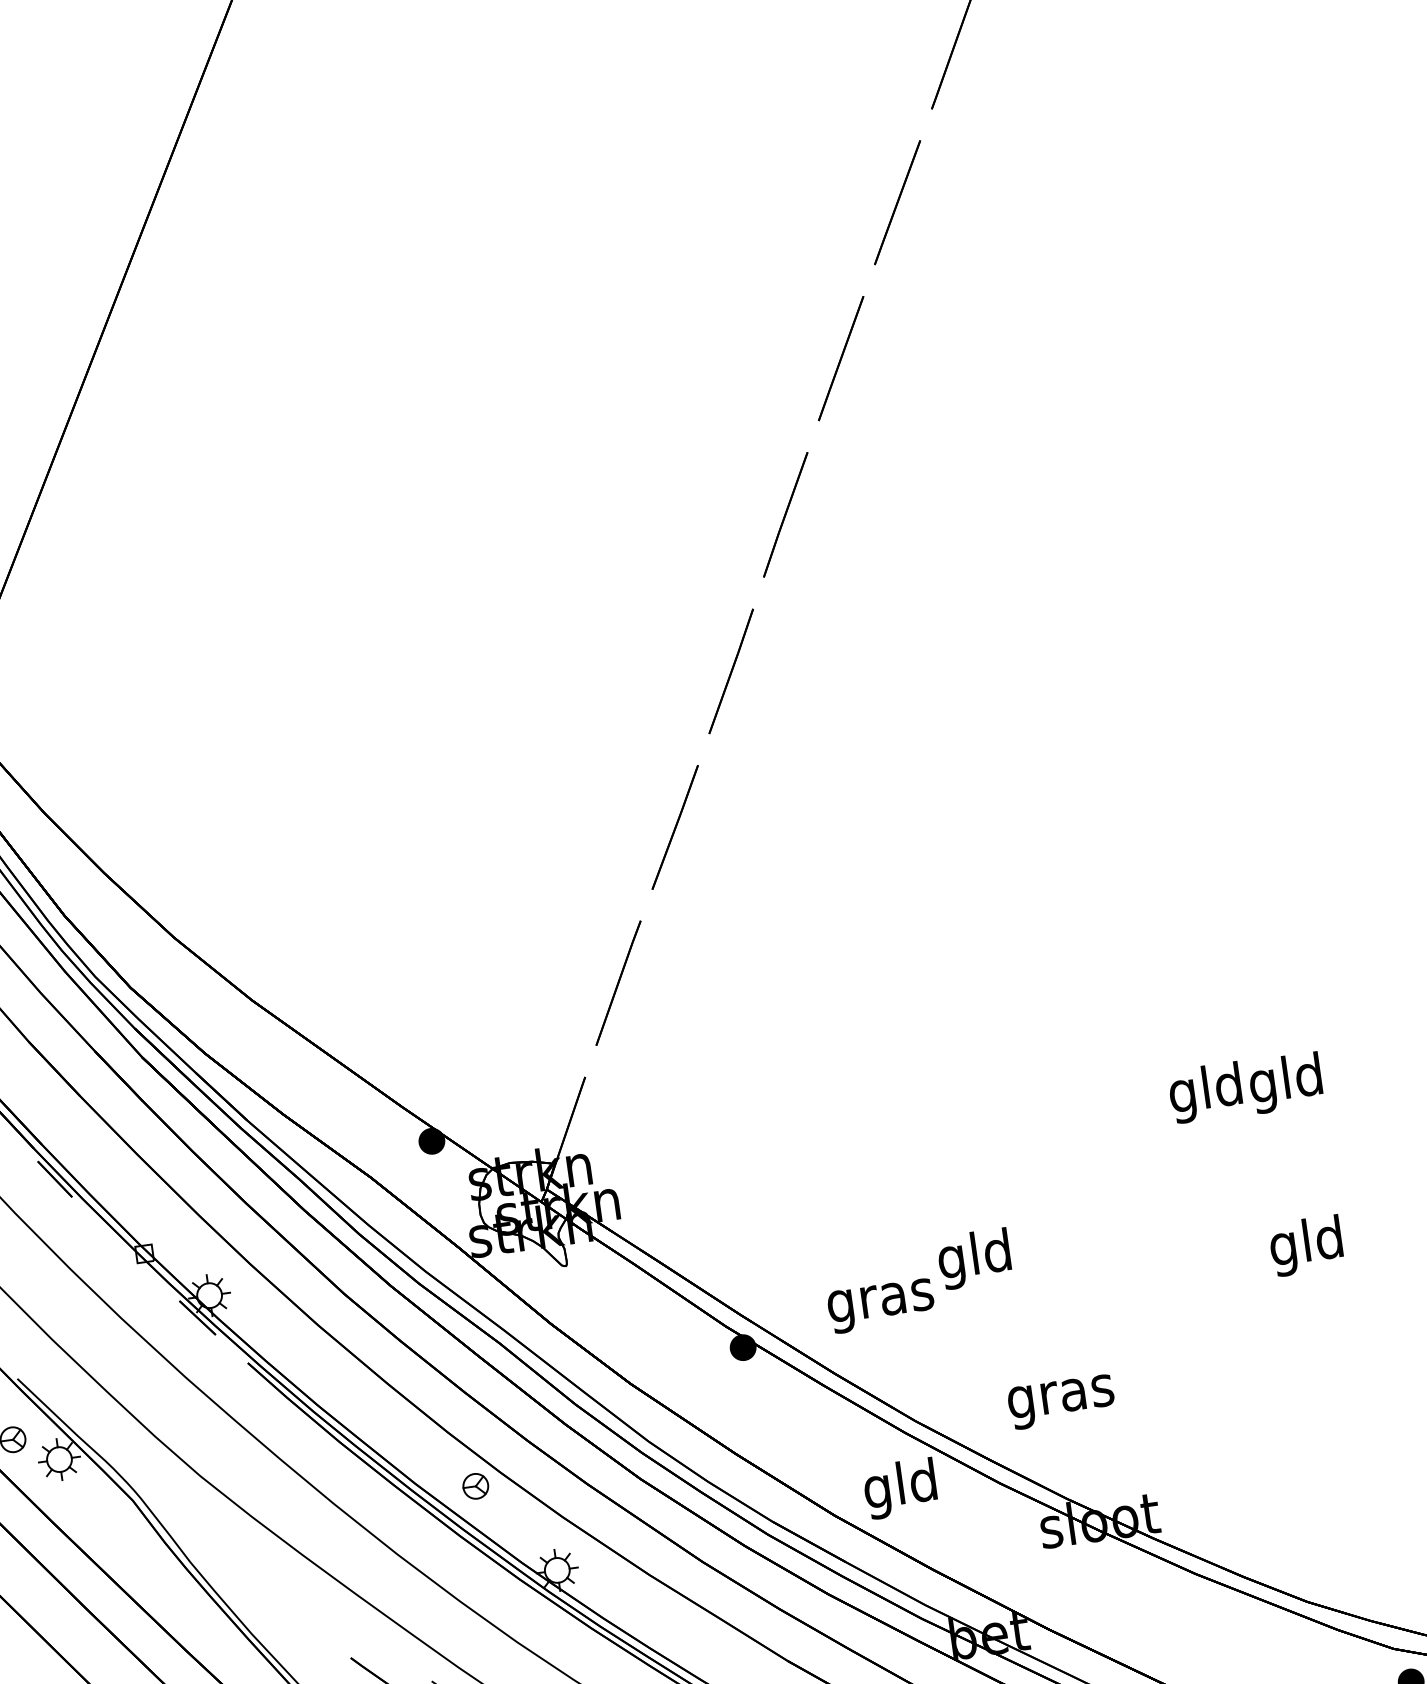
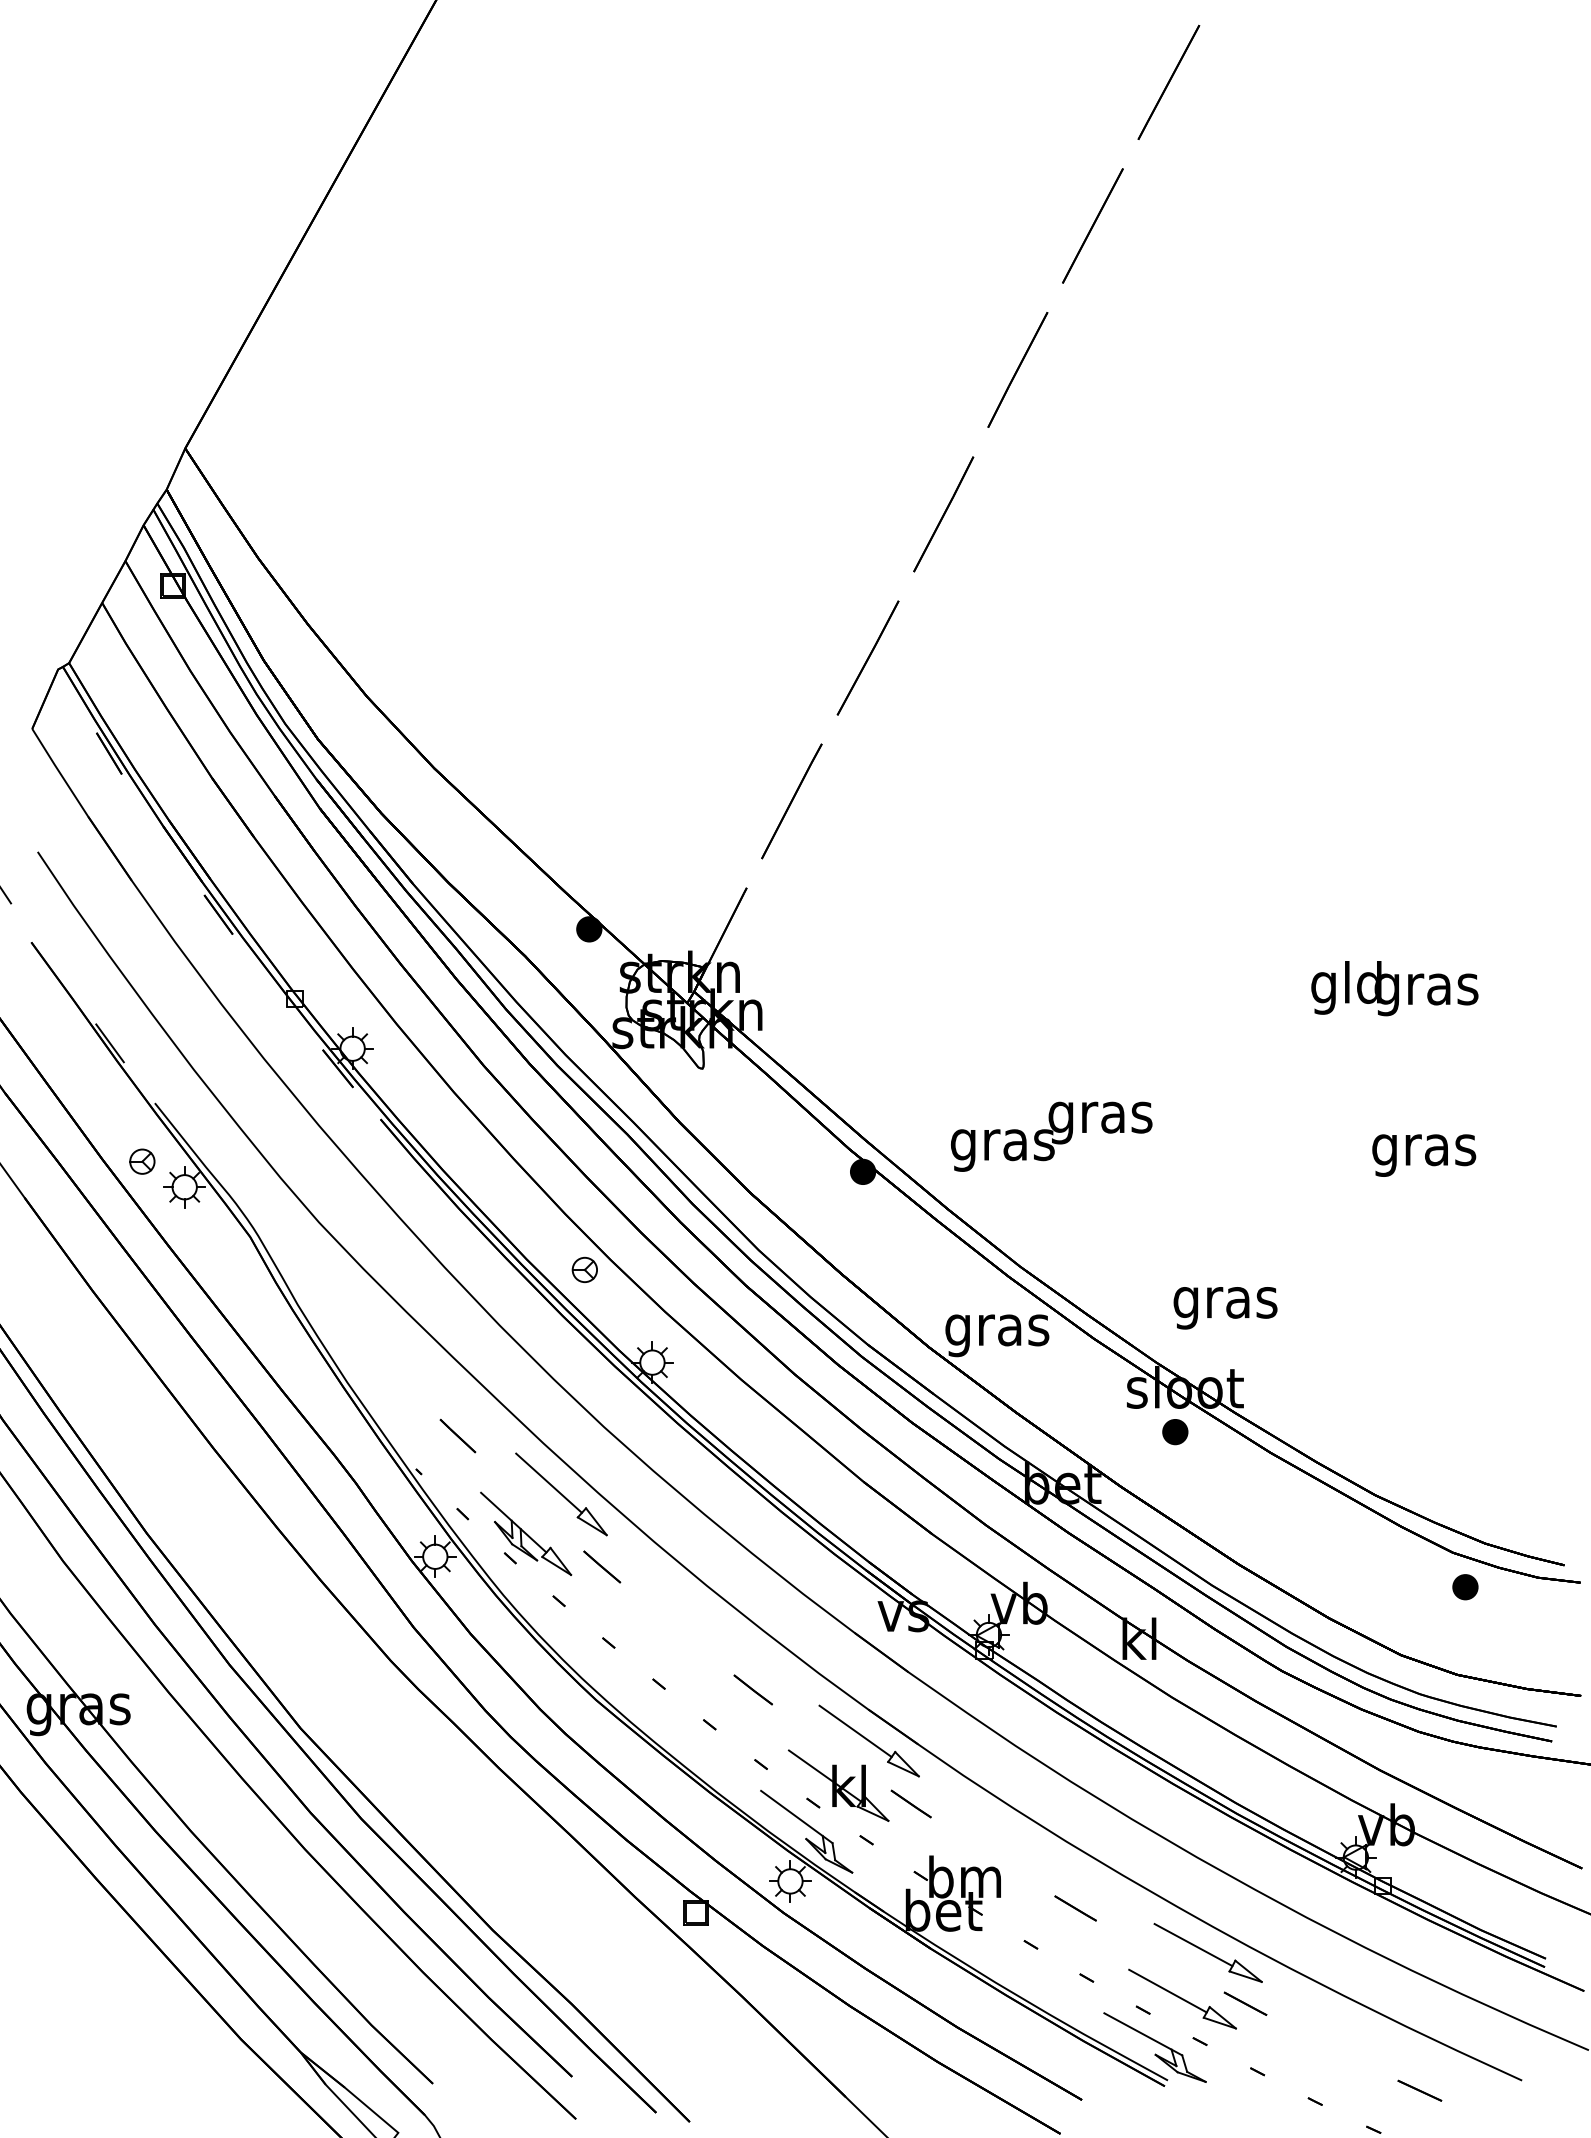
text: (1286, 1083) -> (1426, 989), gld -> gras
text: (1307, 1245) -> (1424, 1149), gld -> gras
text: (975, 1258) -> (1100, 1117), gld -> gras
text: (1061, 1402) -> (1225, 1308), moved
text: (901, 1488) -> (997, 1330), gld -> gras
part: (1096, 1566) -> (1175, 1432), added

